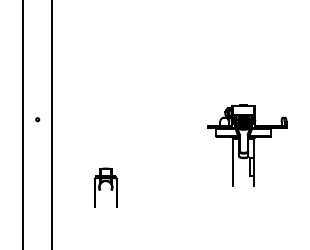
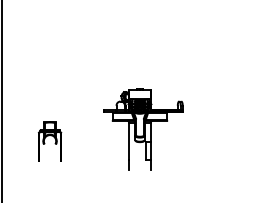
part: (247, 145) -> (143, 129), moved
part: (105, 187) -> (49, 141), moved

